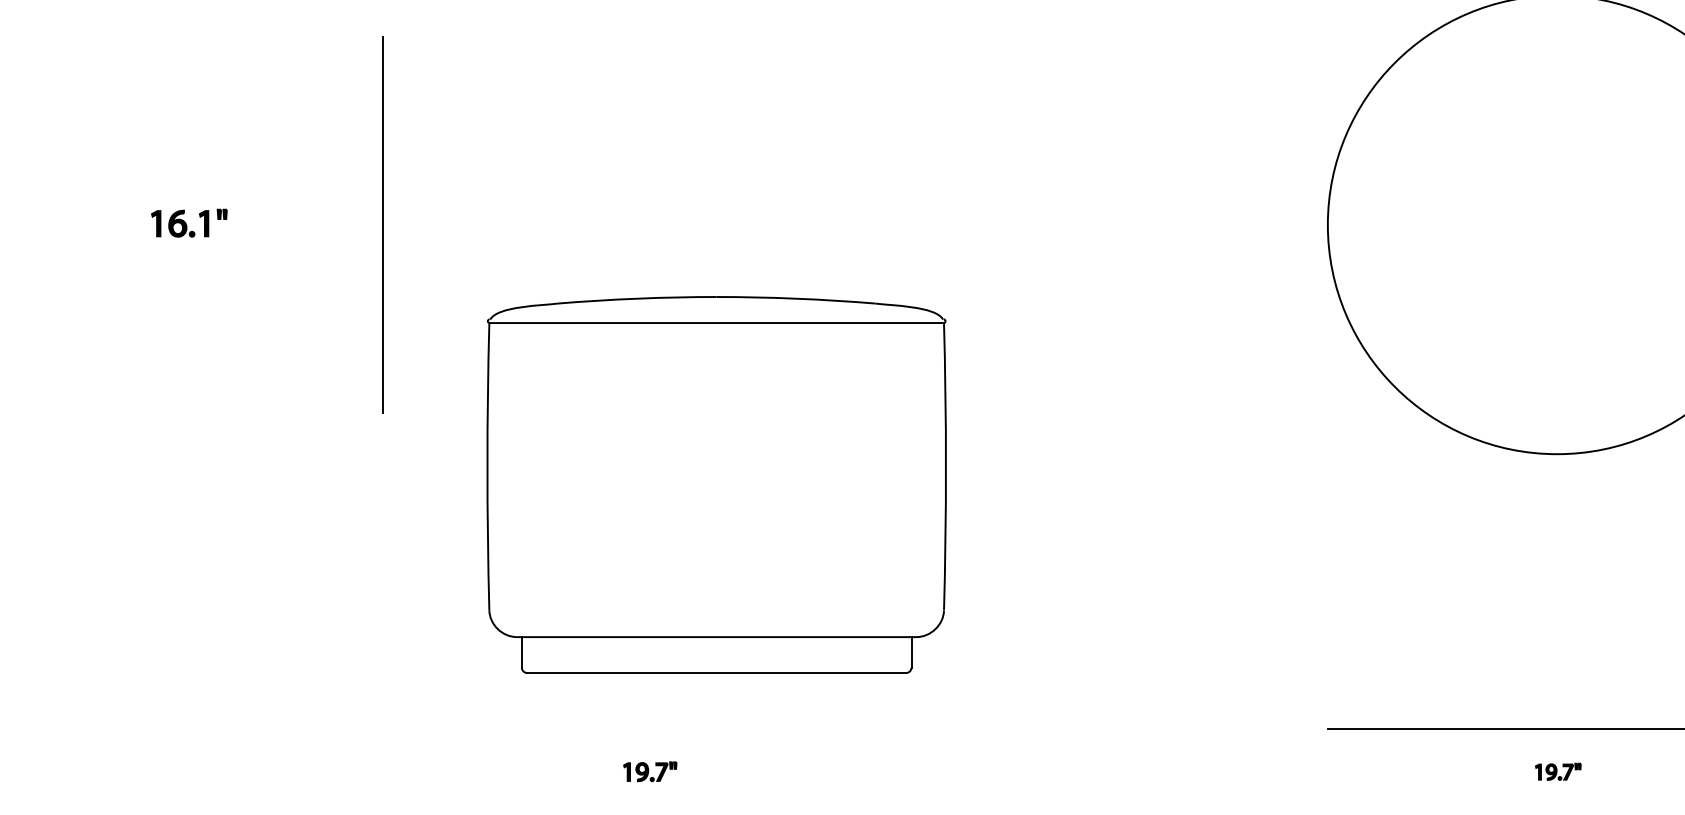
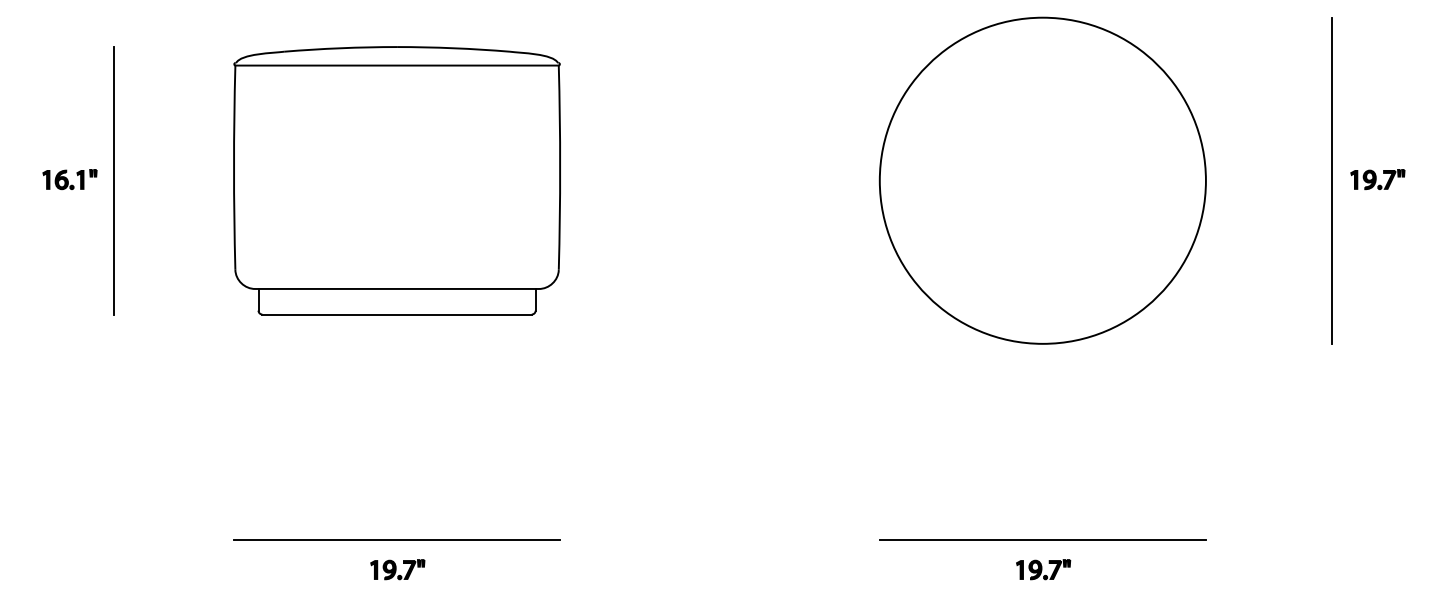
line: (381, 224) -> (113, 180), moved
part: (715, 484) -> (396, 180), moved
line: (649, 729) -> (397, 539), added
part: (649, 771) -> (397, 569), size x1.43
part: (1557, 771) -> (1043, 569), size x1.67

